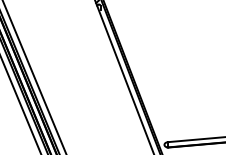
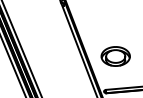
part: (182, 89) -> (115, 56), added

